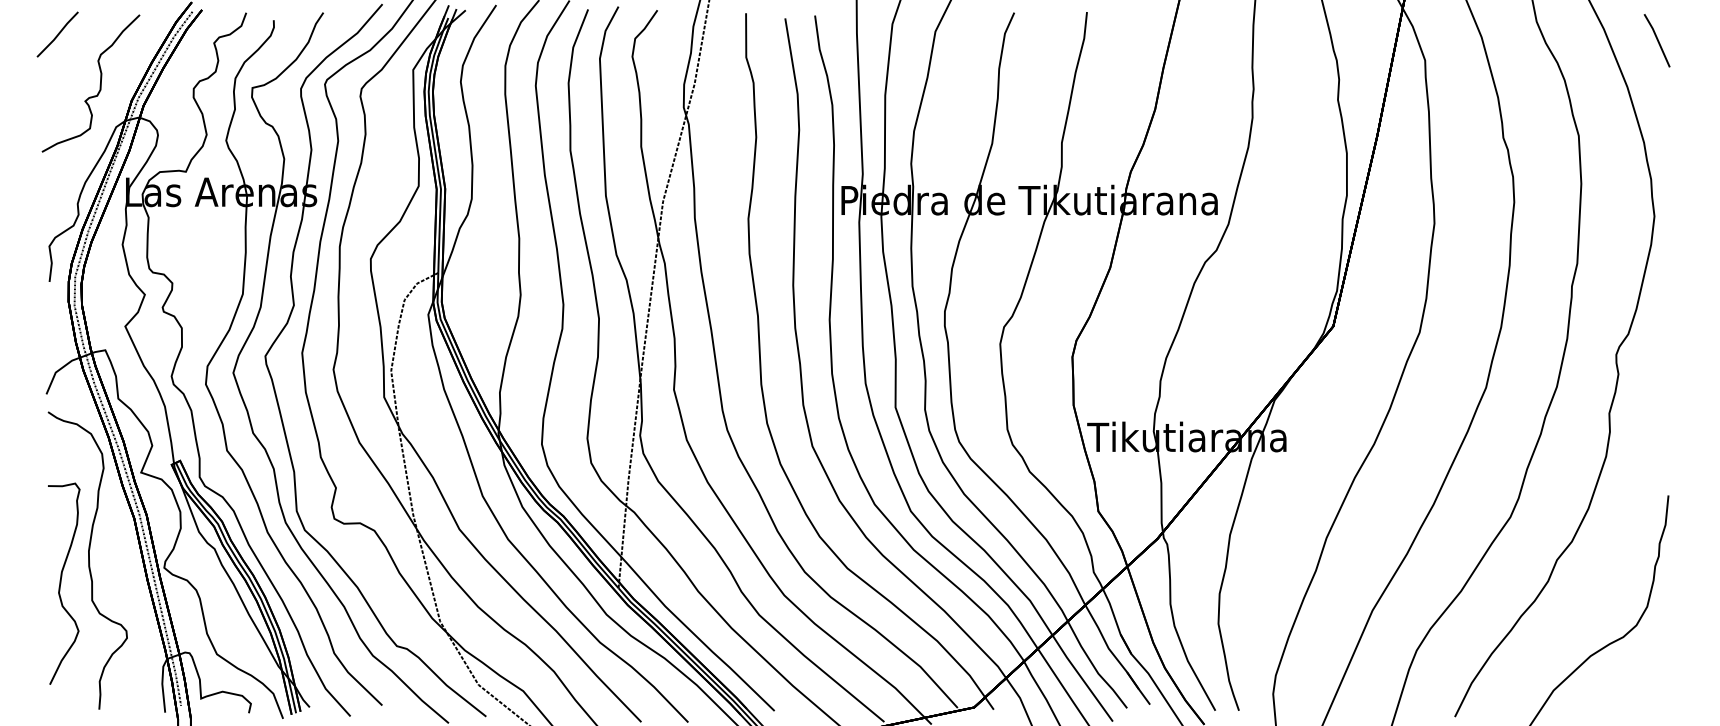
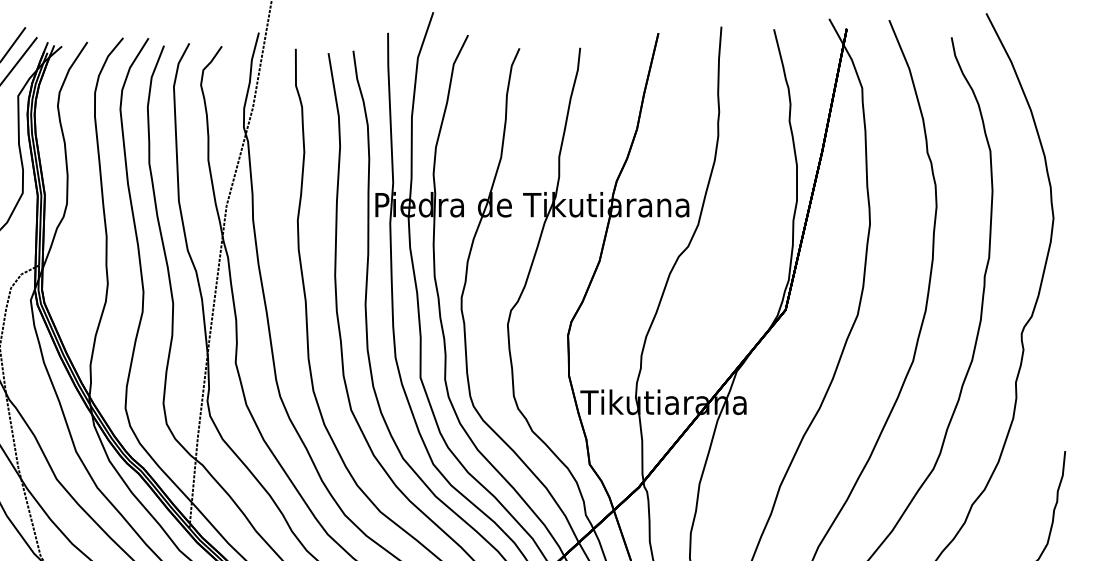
line: (1656, 39) -> (1055, 70), removed

